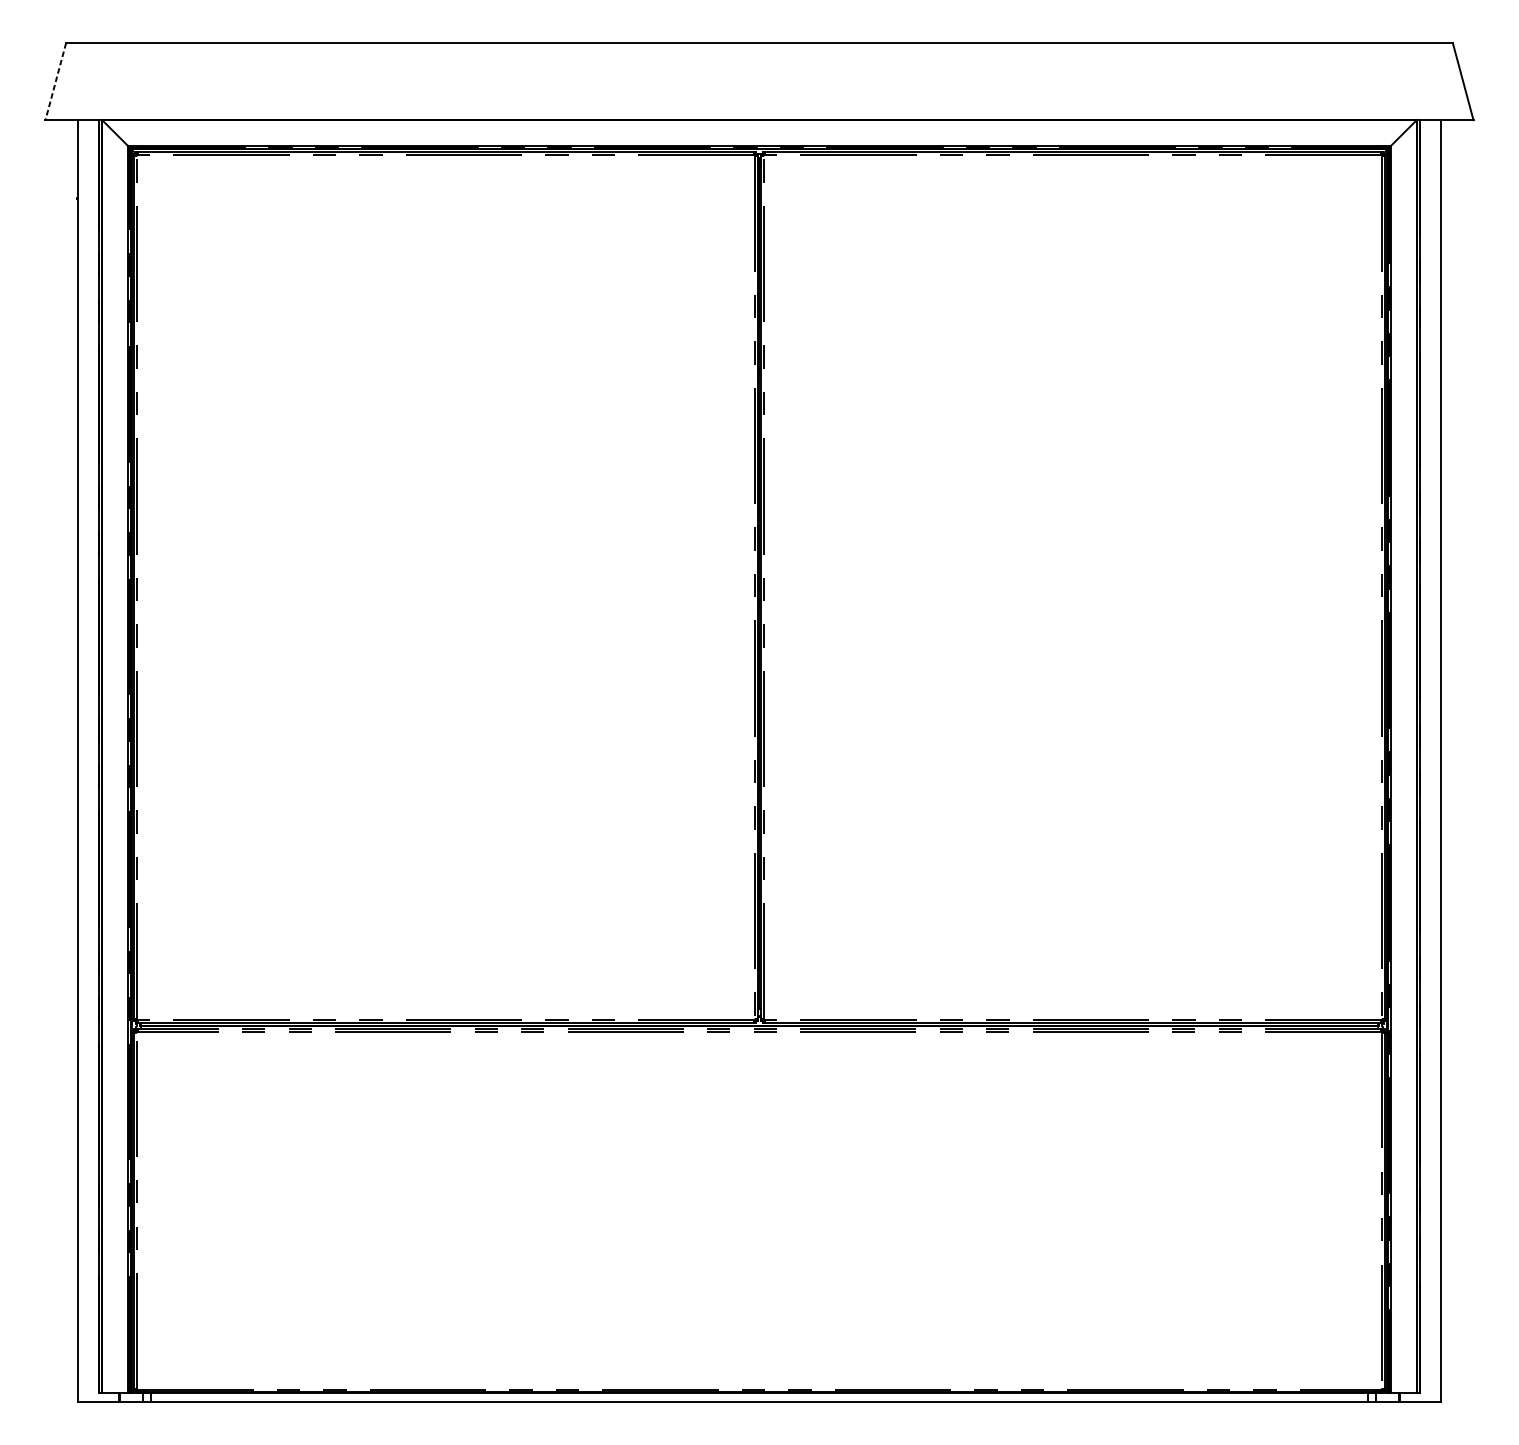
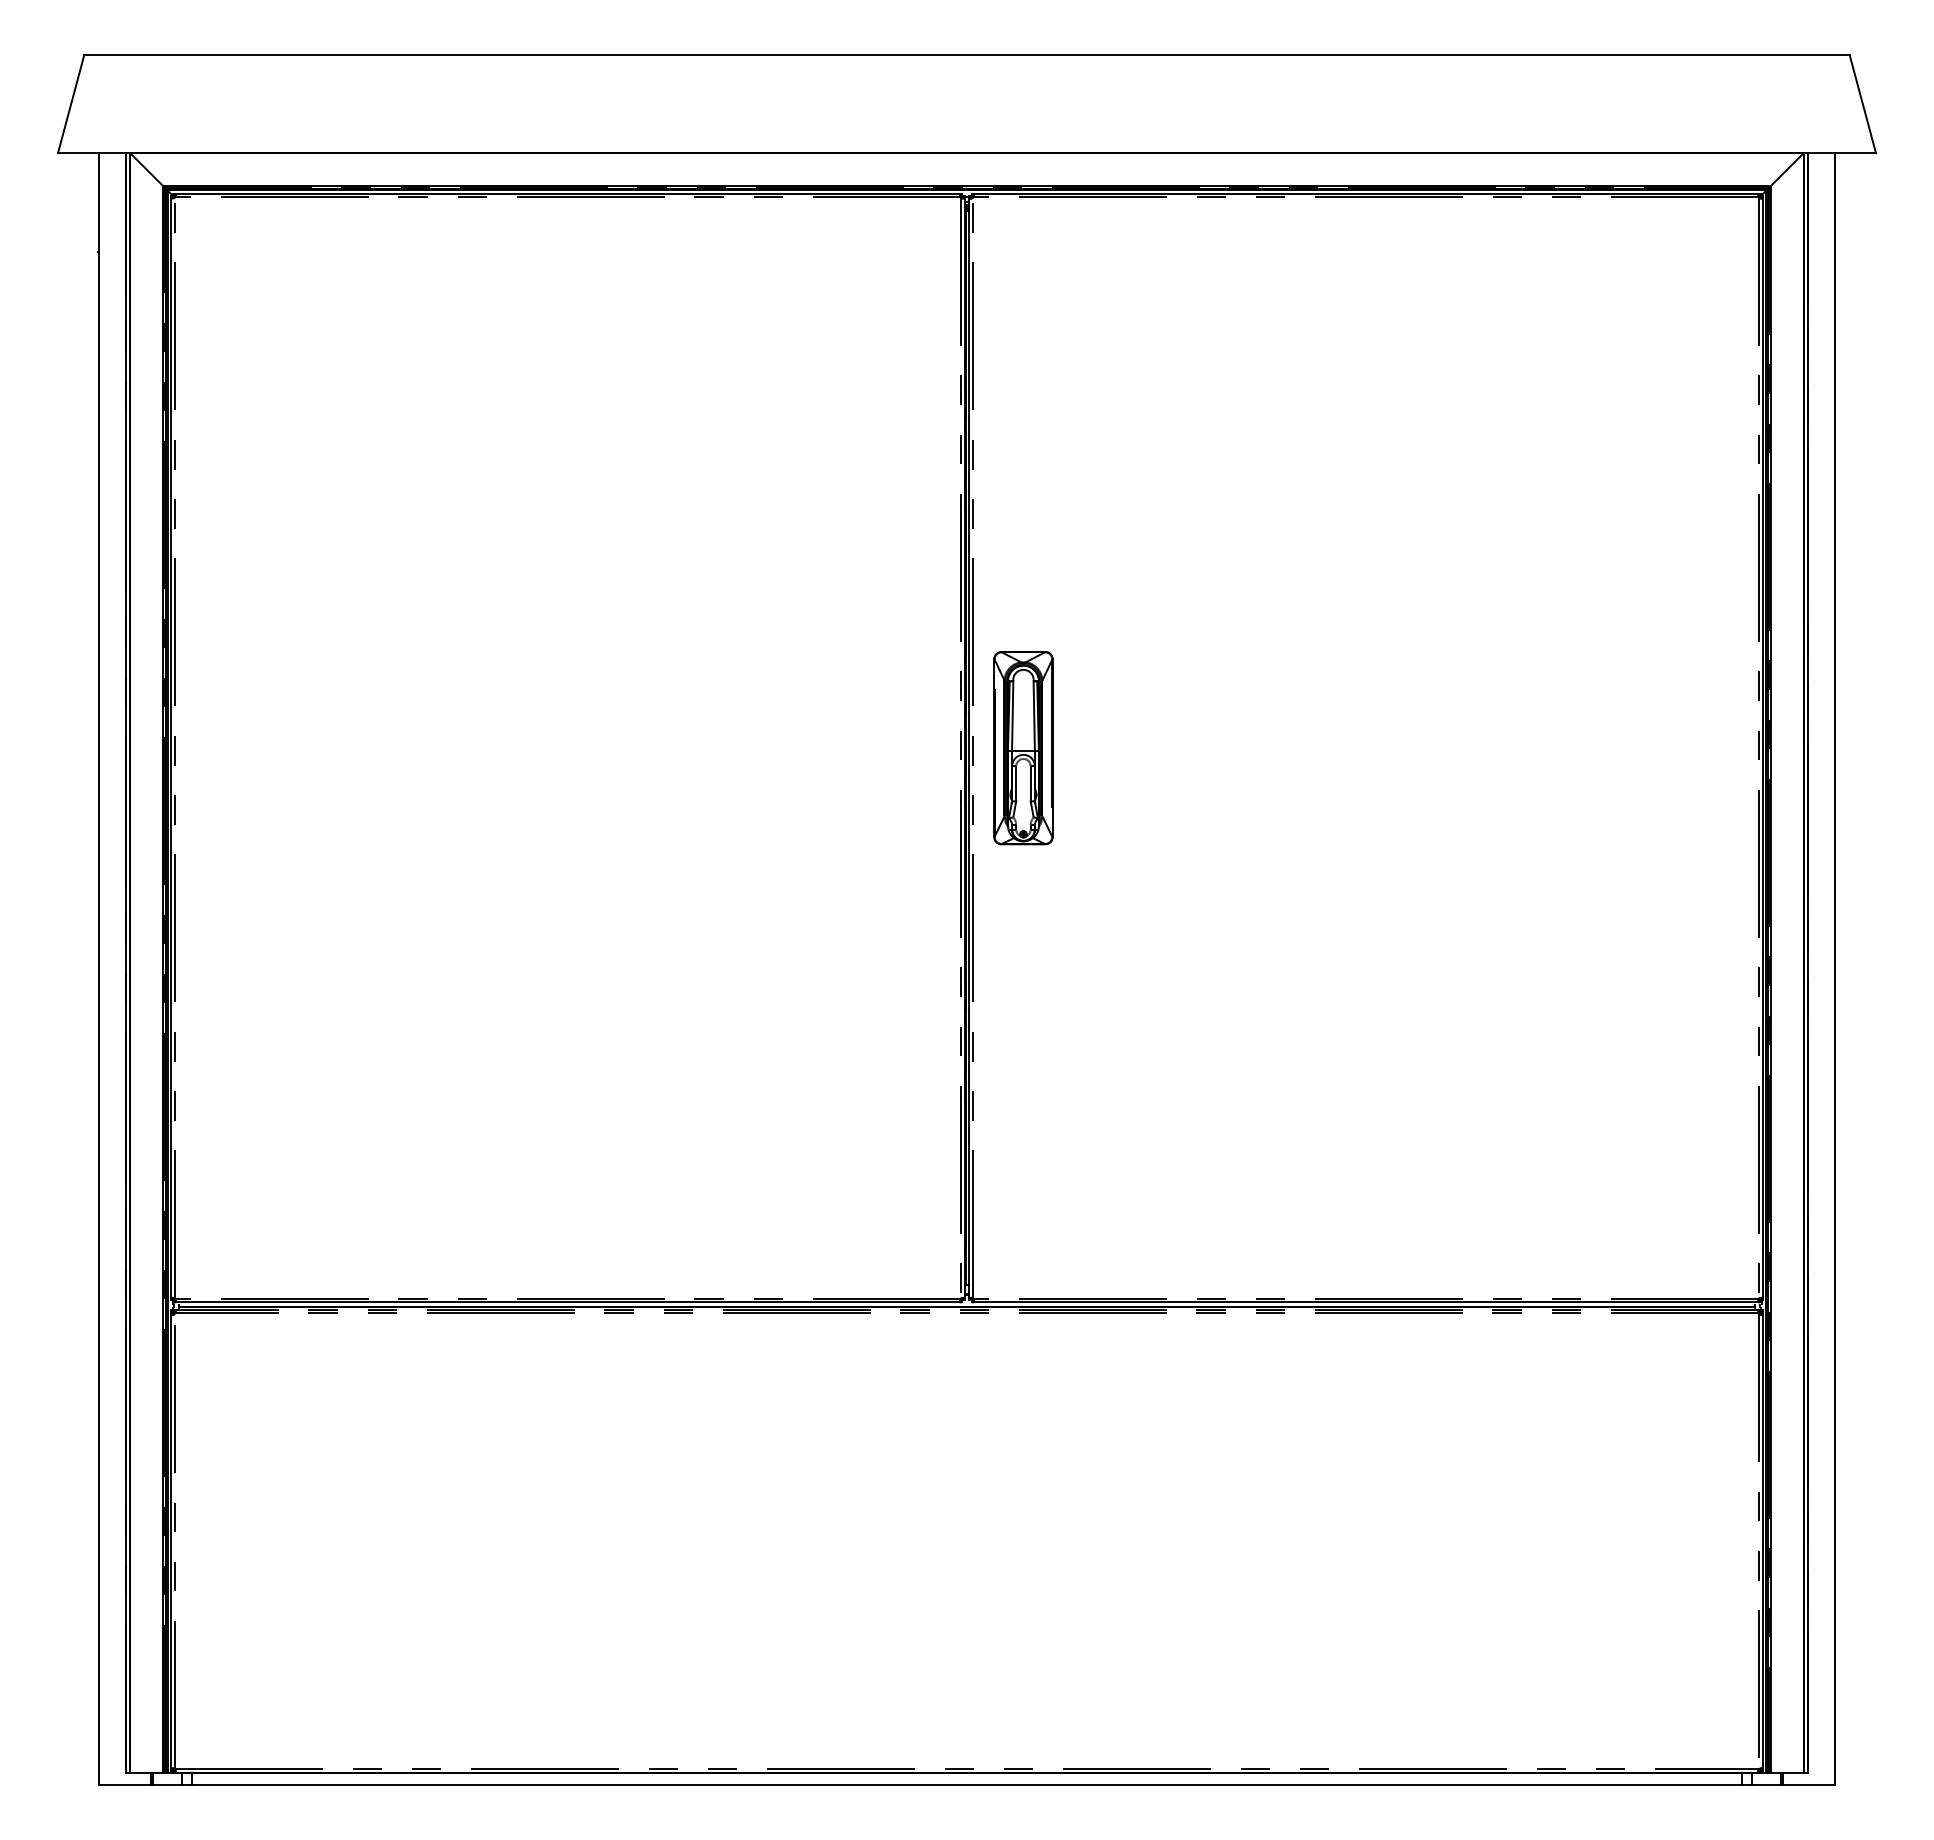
line: (56, 81) -> (71, 104), dashed -> solid
part: (803, 587) -> (1023, 748), added

